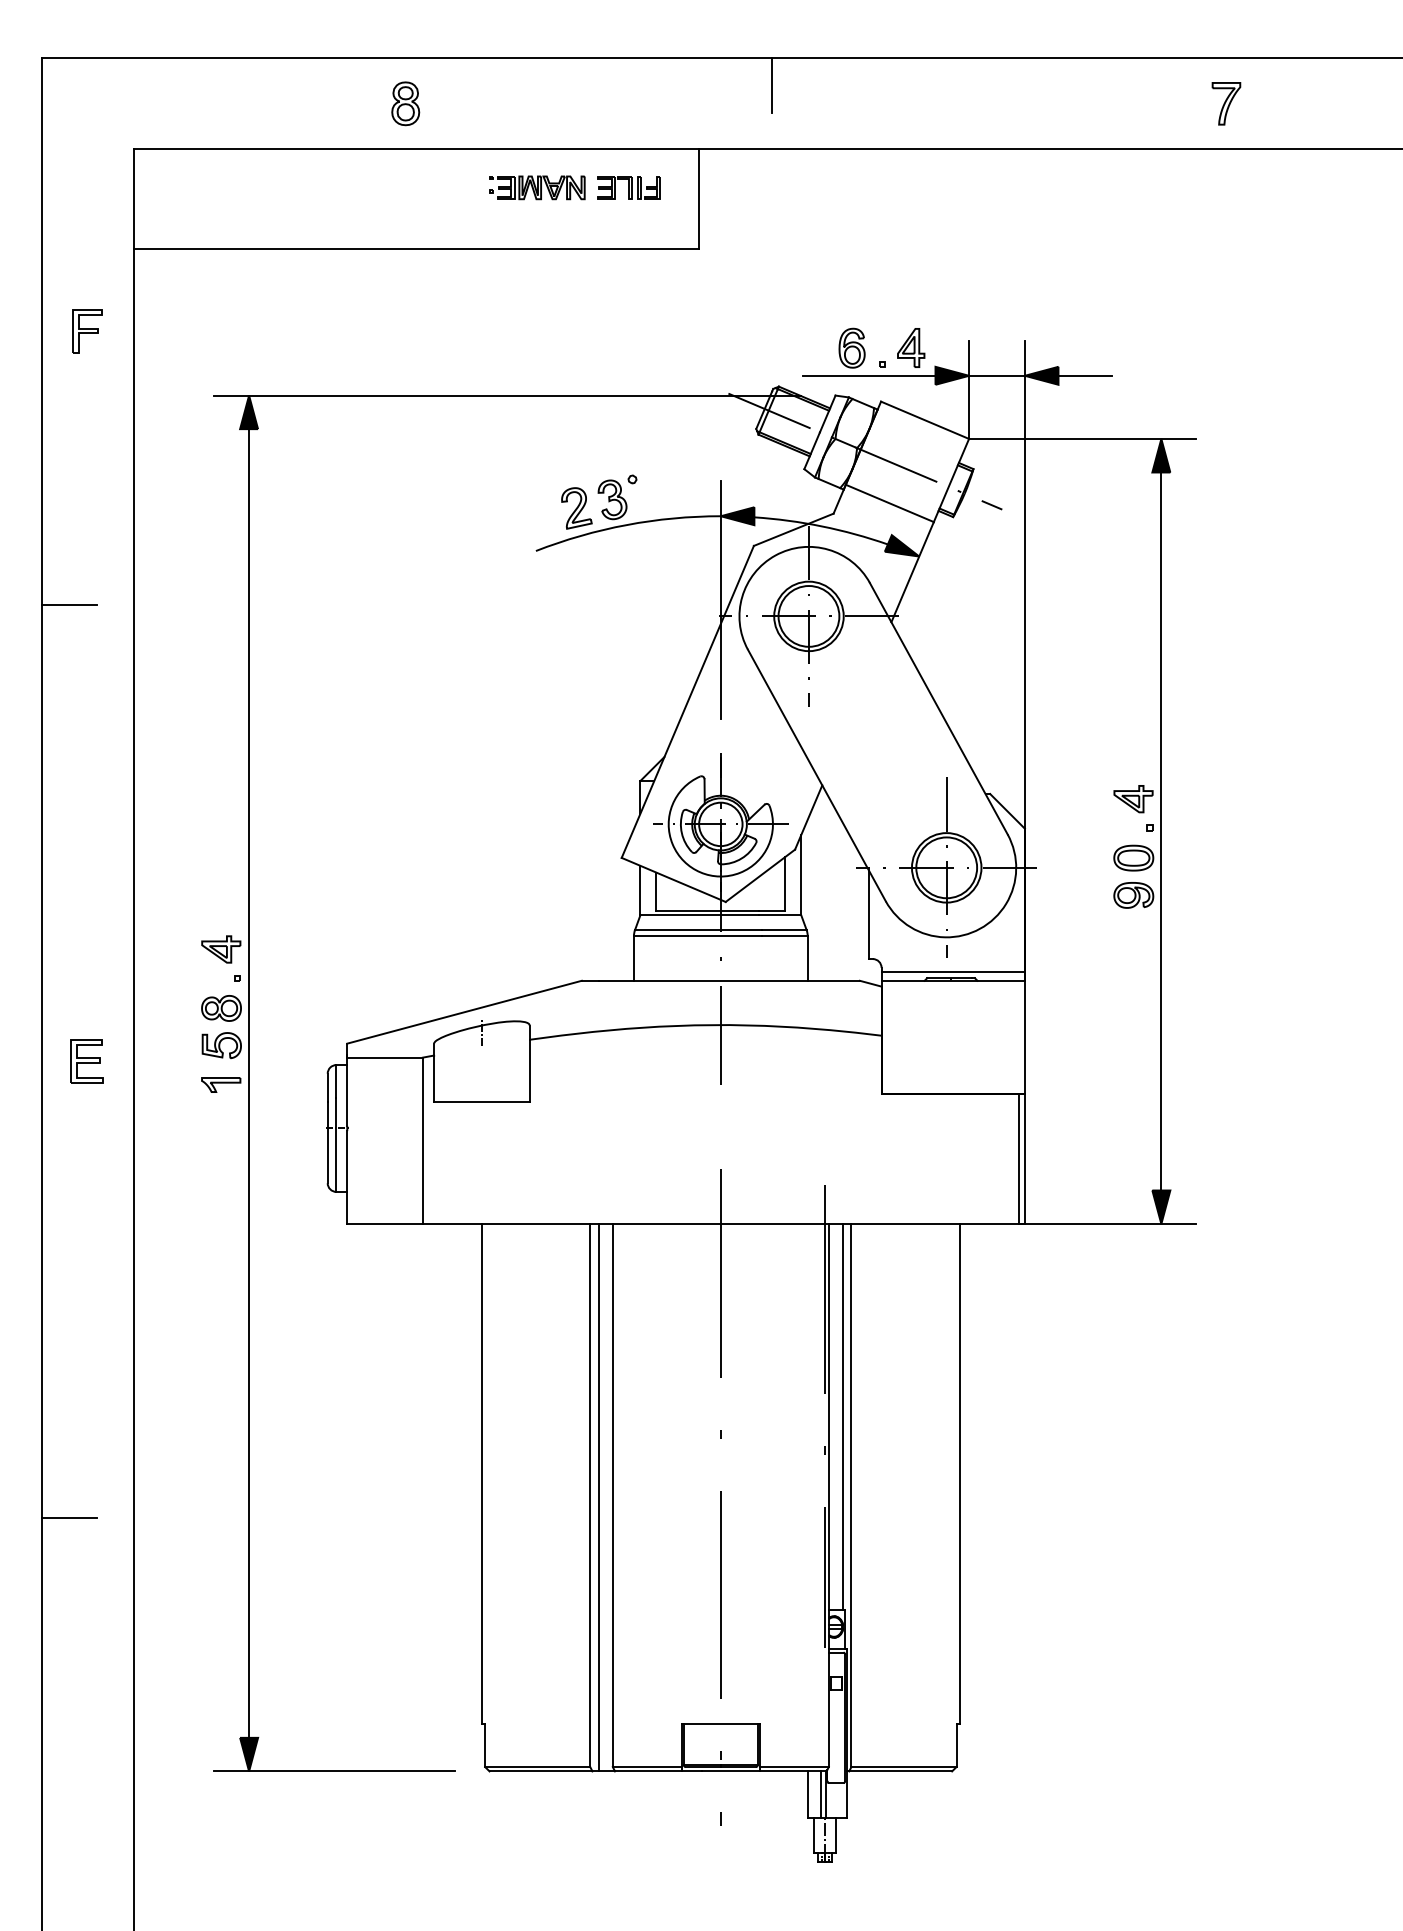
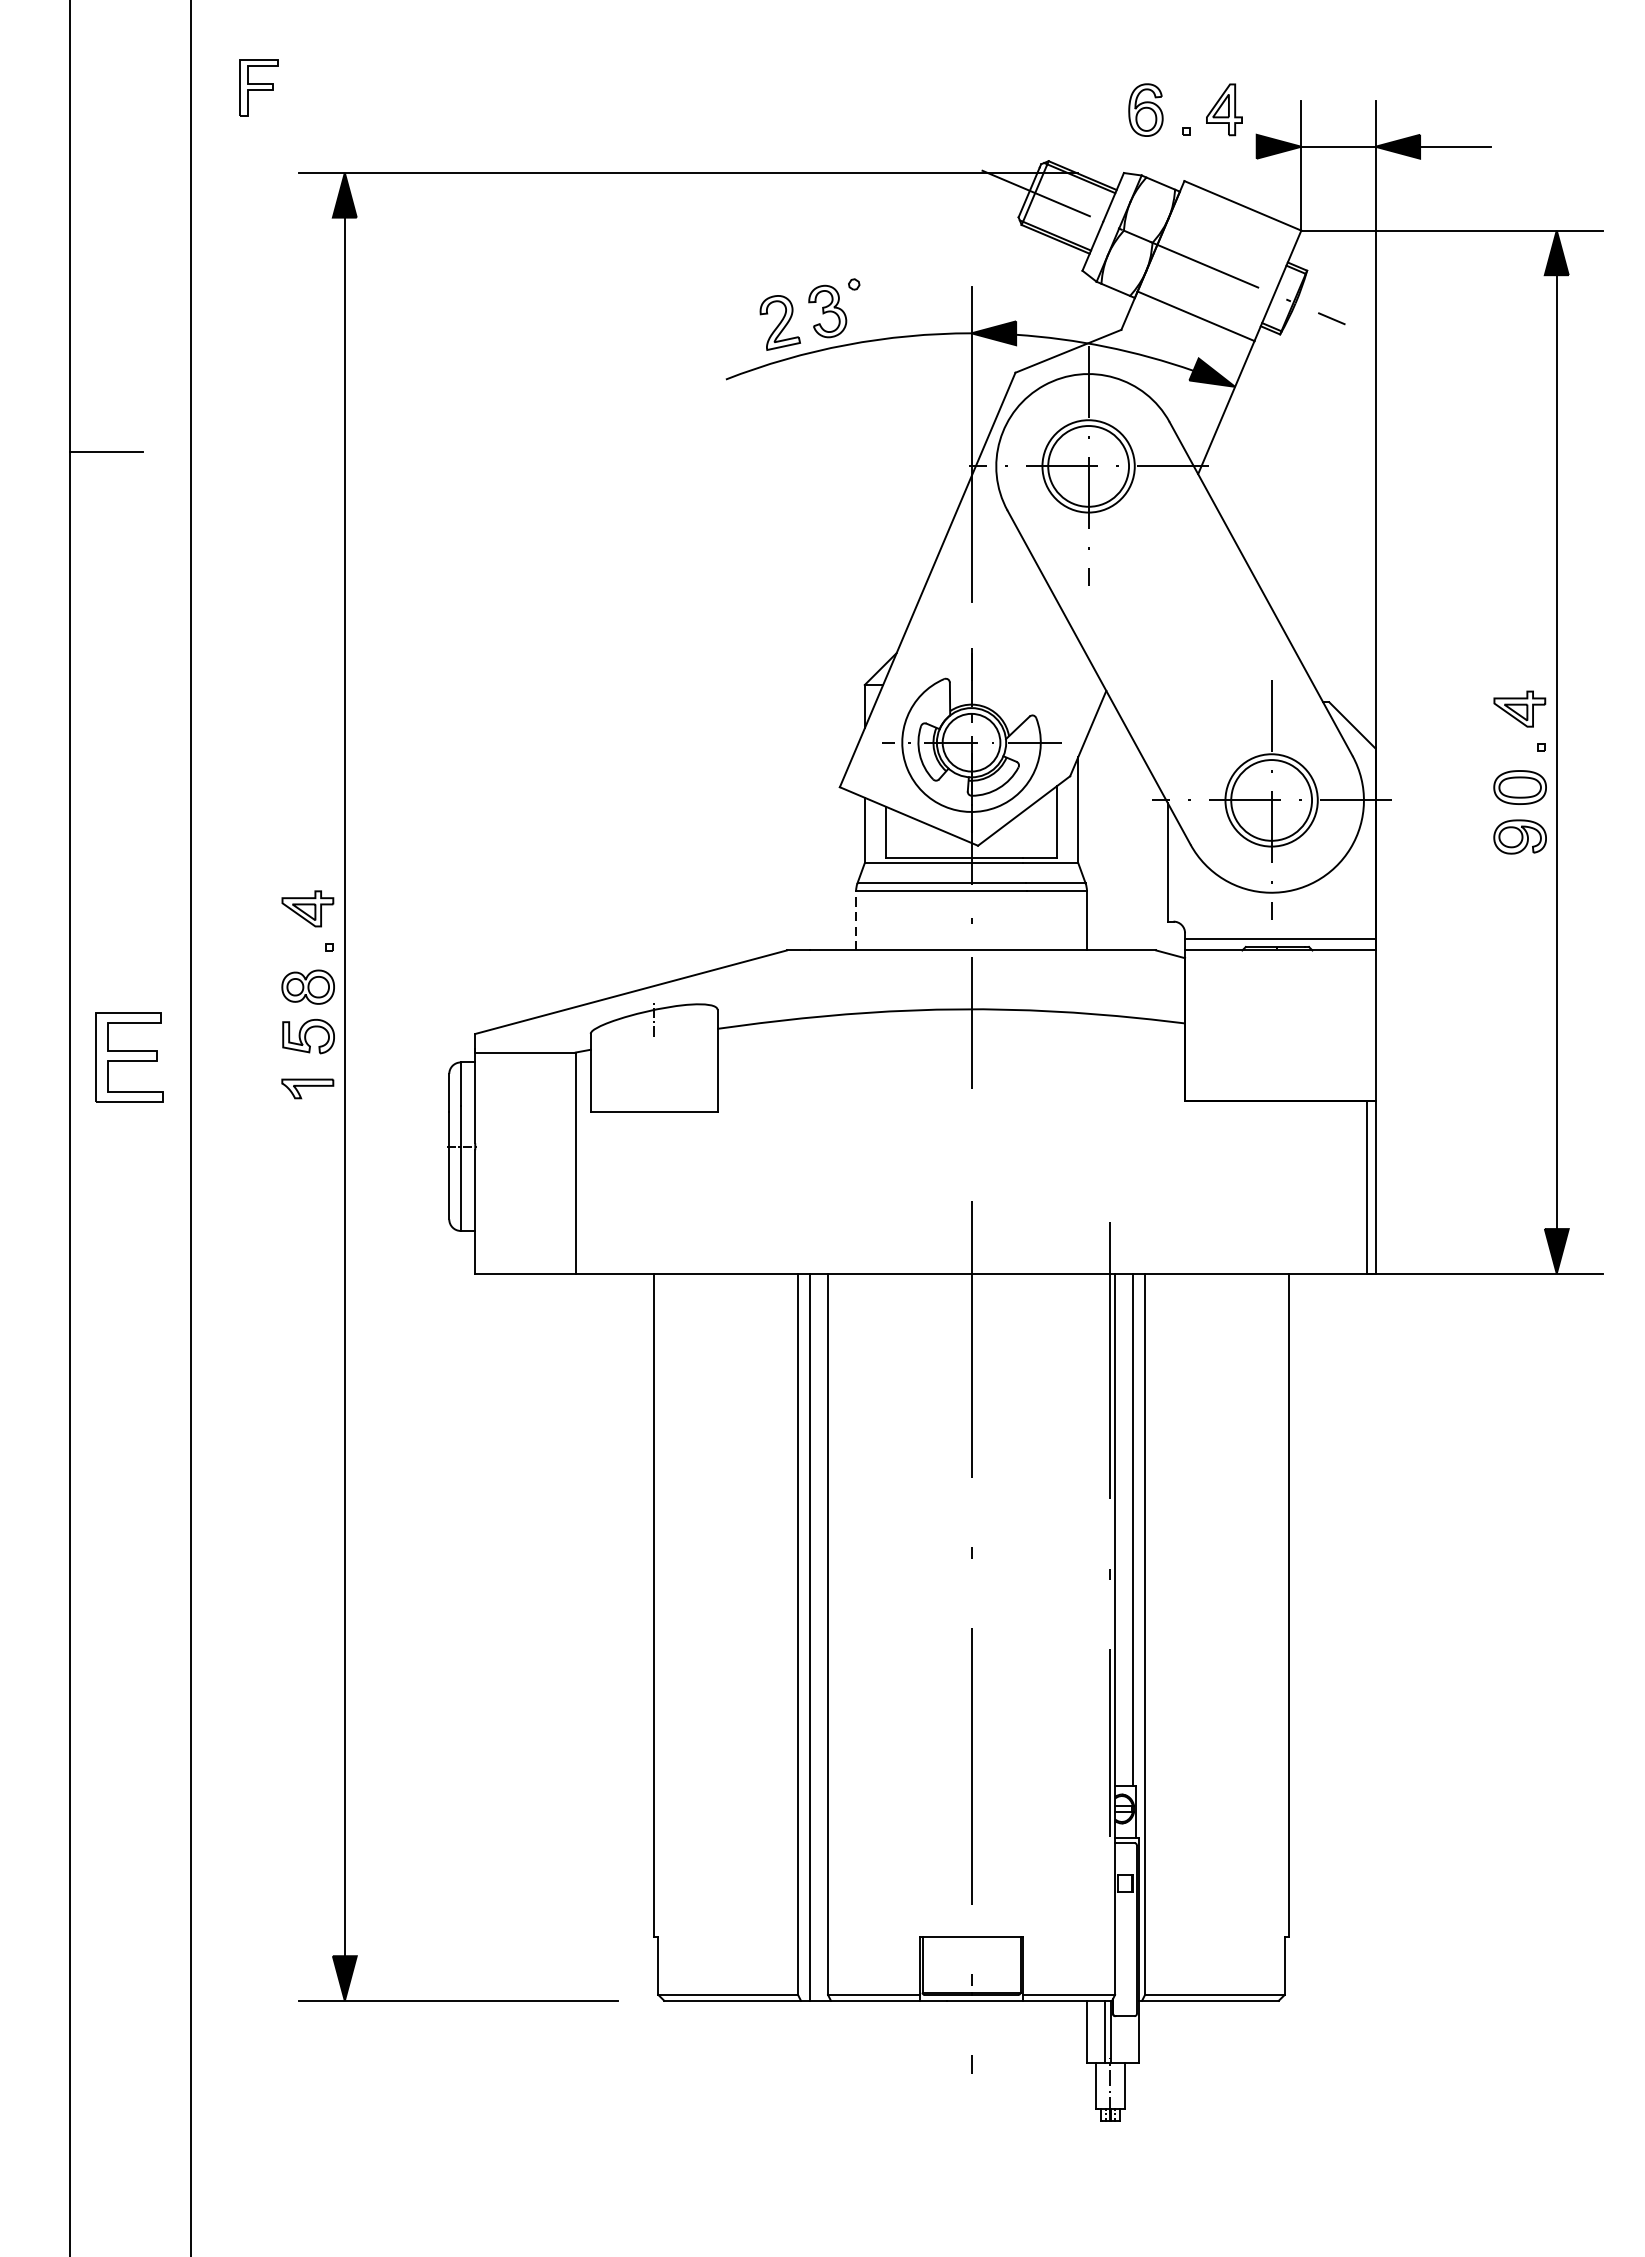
part: (87, 331) -> (259, 87), moved
line: (868, 375) -> (1167, 146), removed
line: (633, 957) -> (855, 919), solid -> dashed
part: (86, 1061) -> (128, 1057), size x1.6
line: (69, 1517) -> (106, 1663), removed

